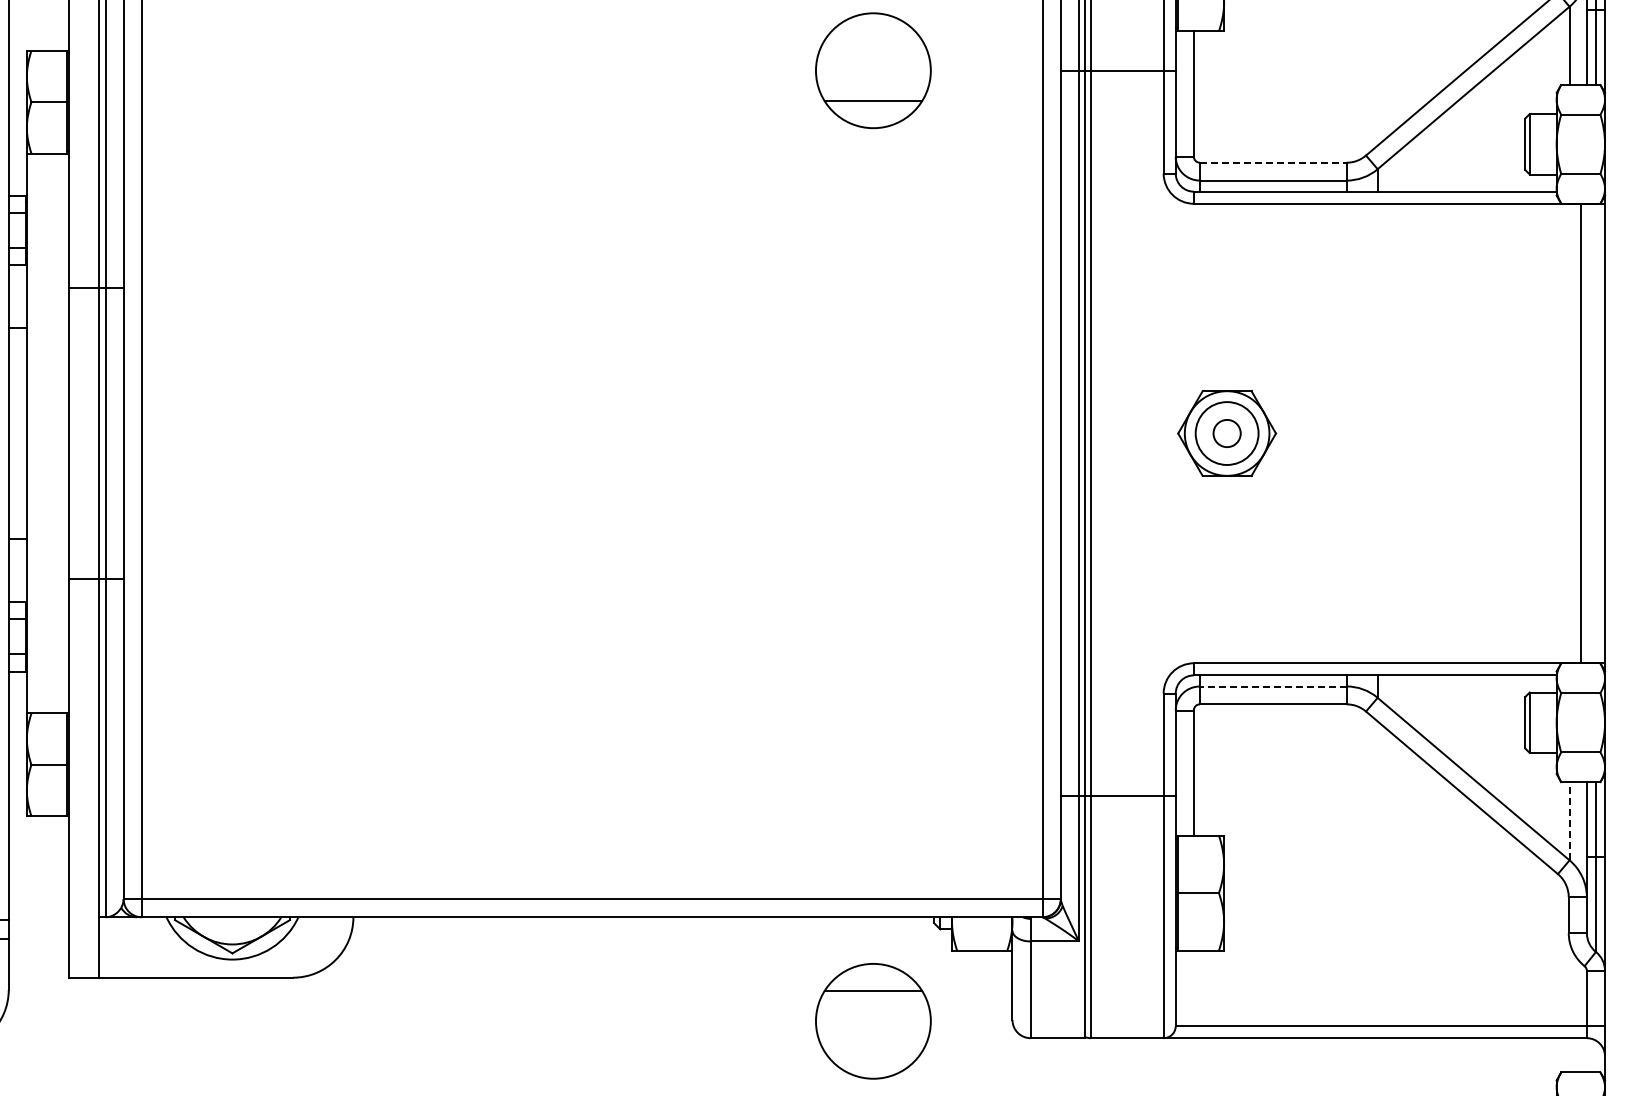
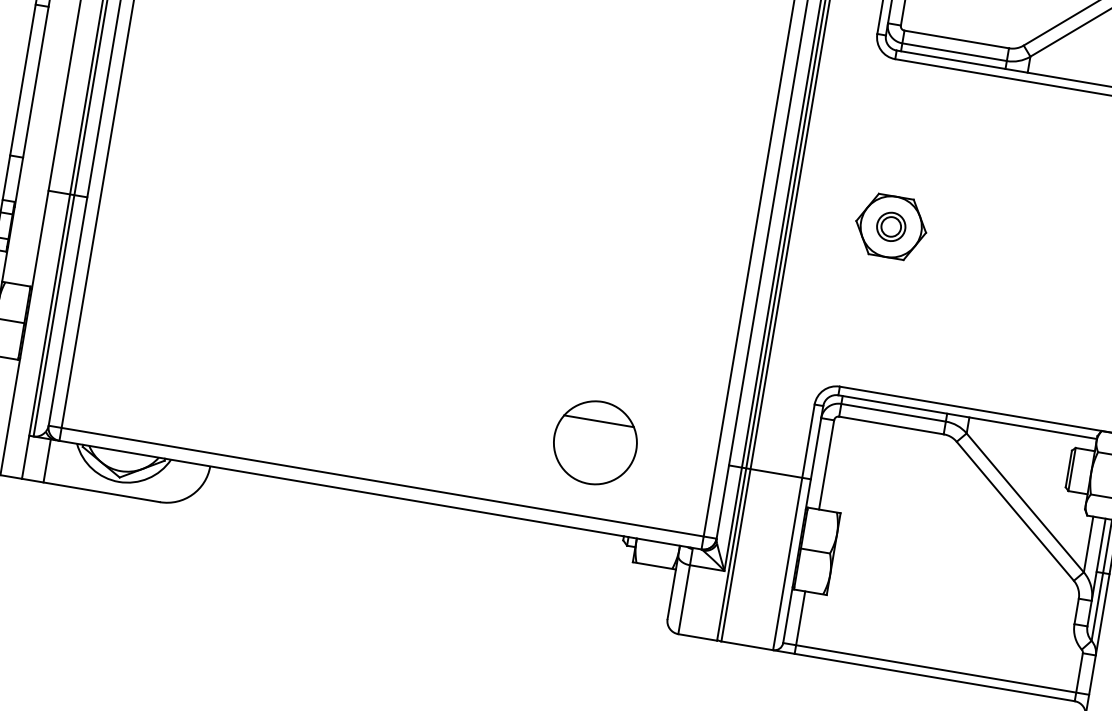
line: (1273, 162) -> (956, 39), dashed -> solid
circle: (1226, 433) -> (890, 226), size x0.62
line: (1272, 686) -> (893, 412), dashed -> solid
line: (1569, 820) -> (1088, 543), dashed -> solid
line: (129, 947) -> (47, 460), added
line: (1193, 994) -> (799, 622), added
part: (873, 1021) -> (595, 442), moved

